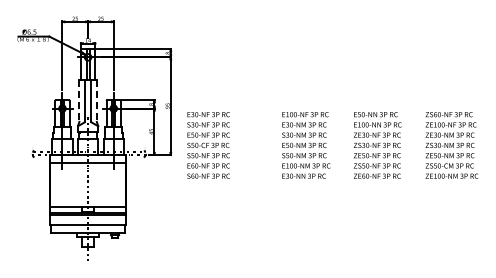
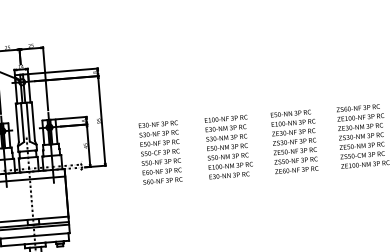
line: (79, 100) -> (17, 122), dashed -> solid
line: (96, 100) -> (33, 121), dashed -> solid
text: (208, 145) -> (160, 152), moved

